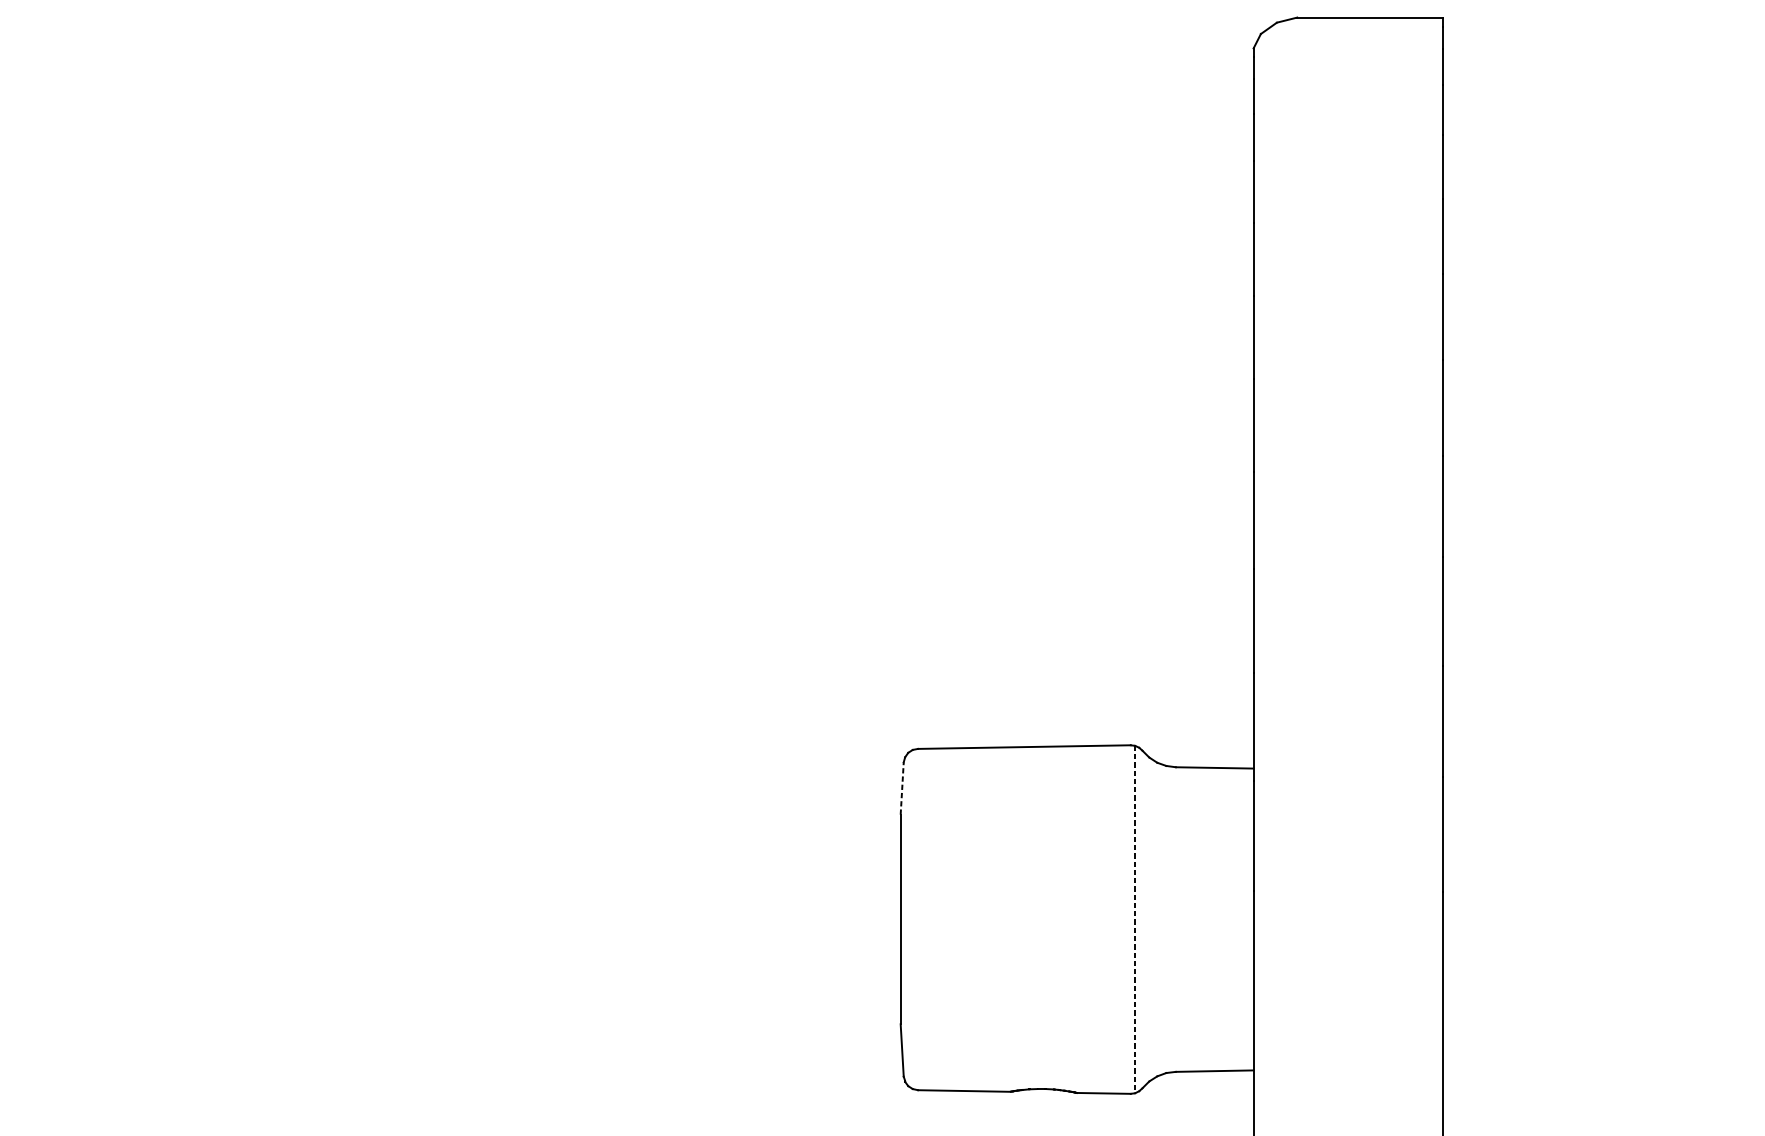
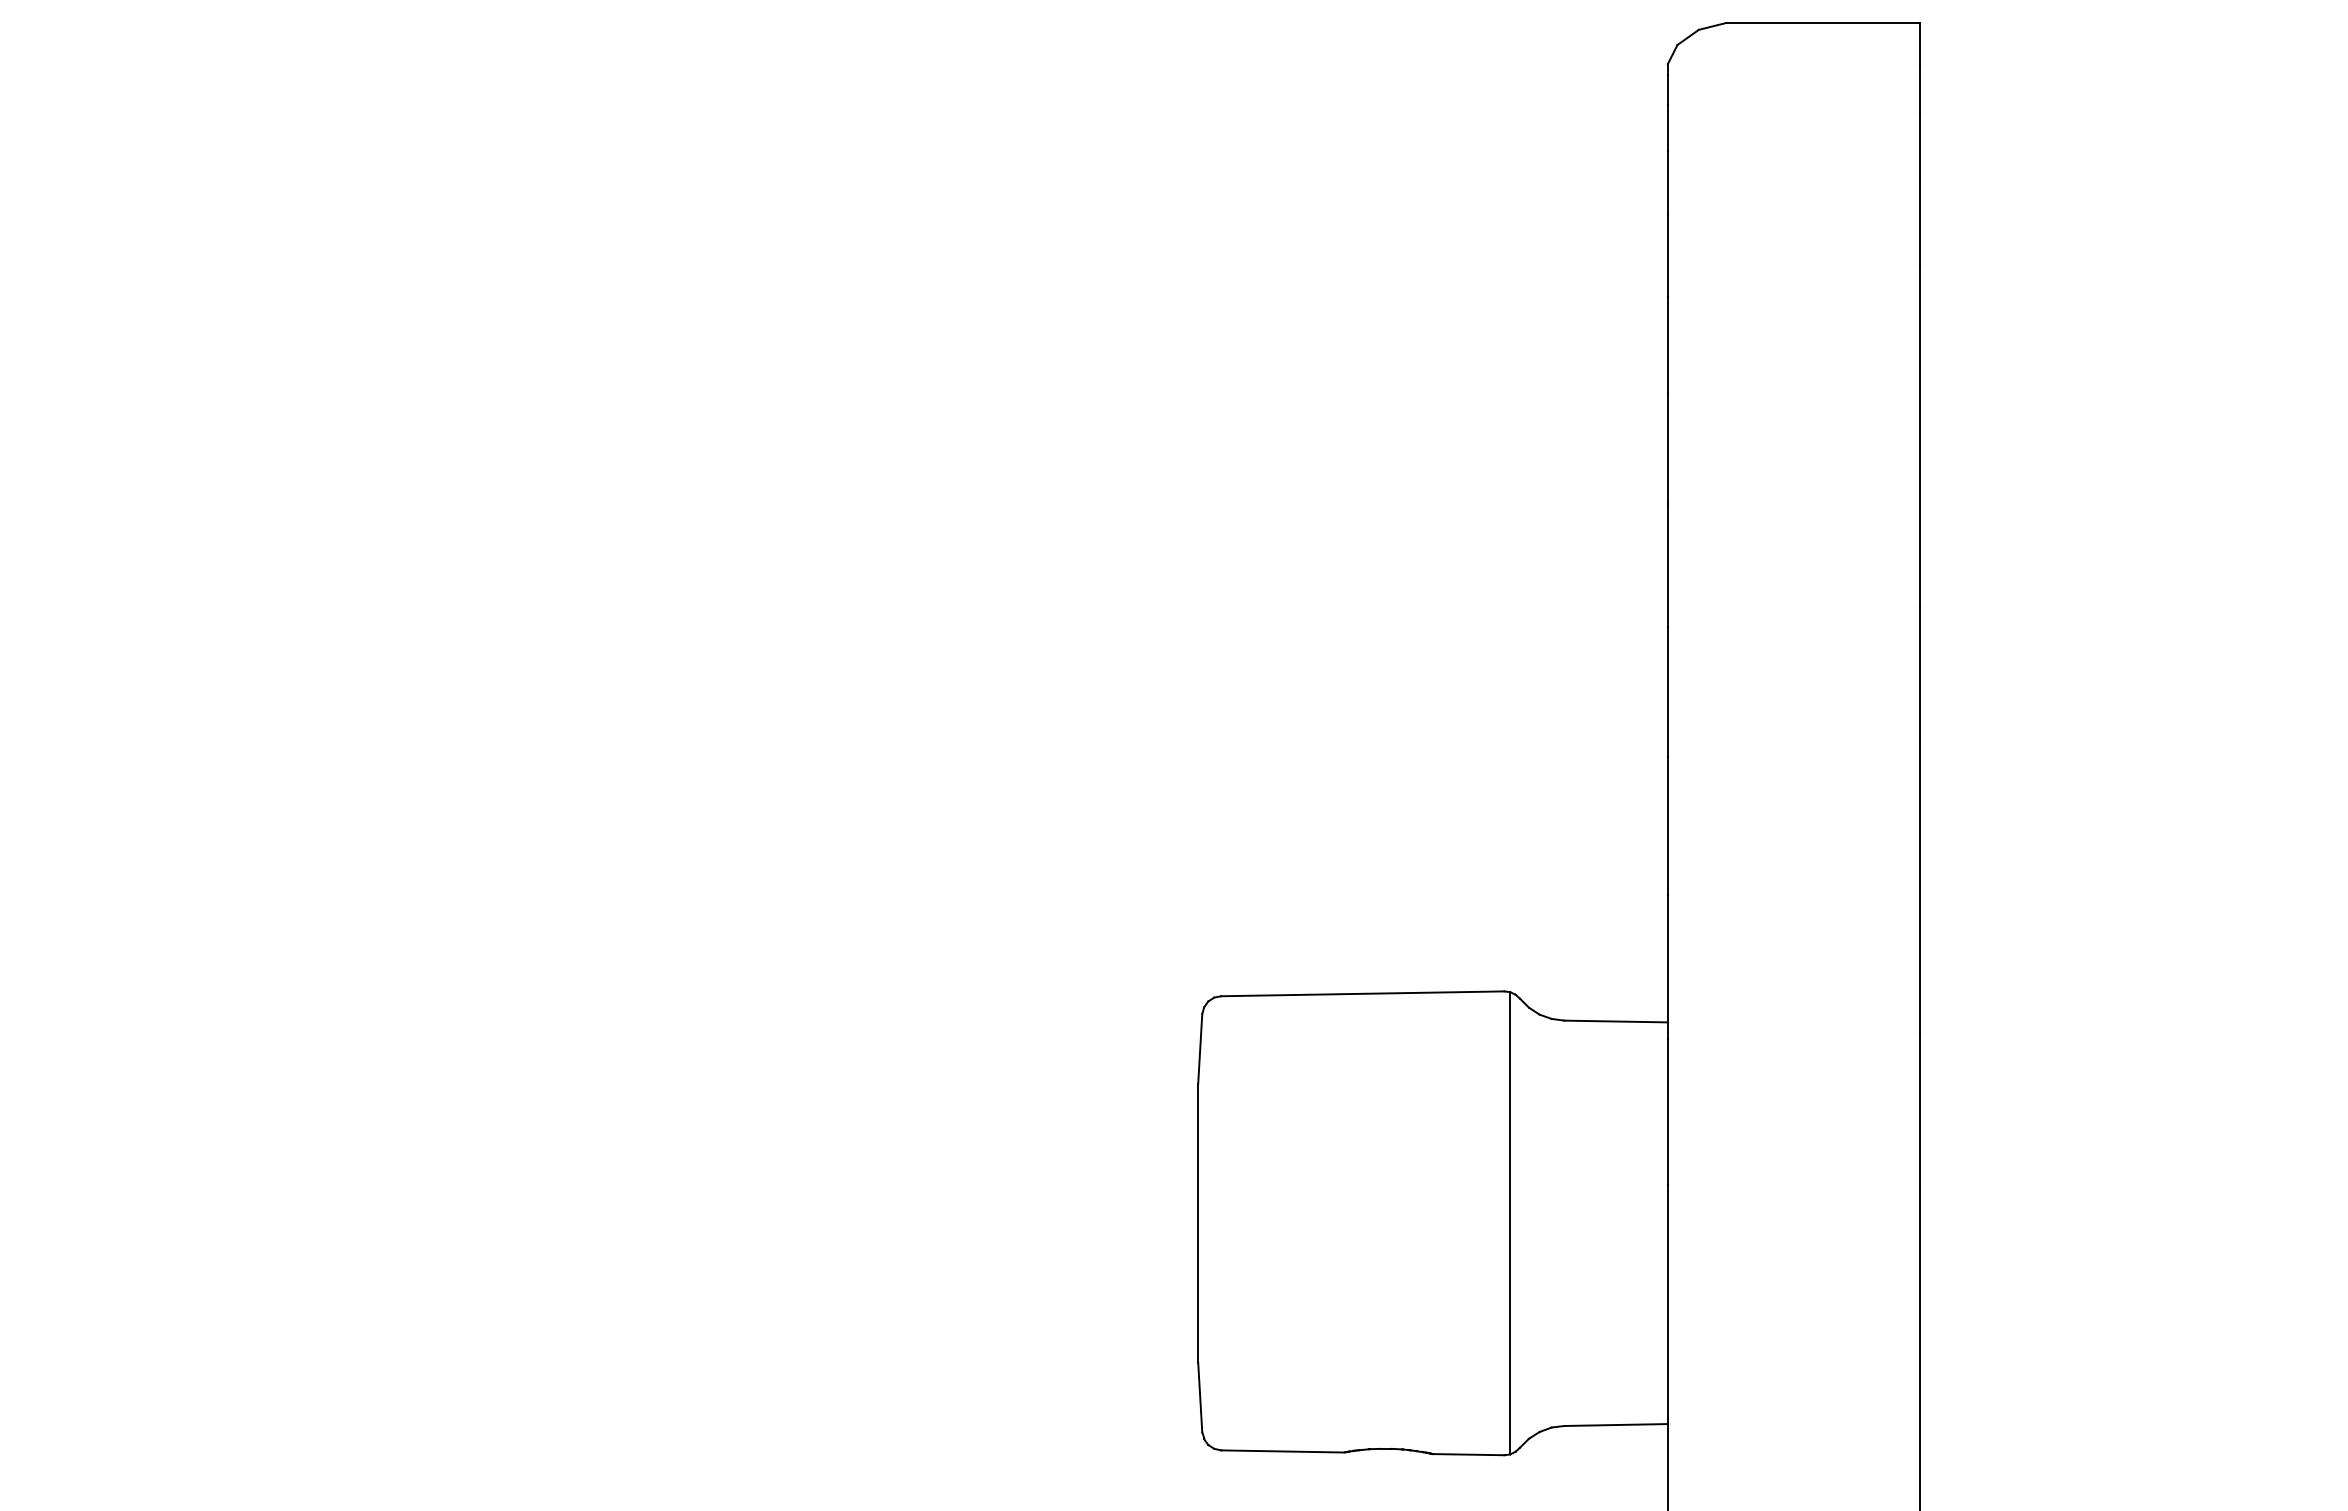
line: (902, 788) -> (1200, 1048), dashed -> solid
line: (1135, 919) -> (1510, 1223), dashed -> solid

